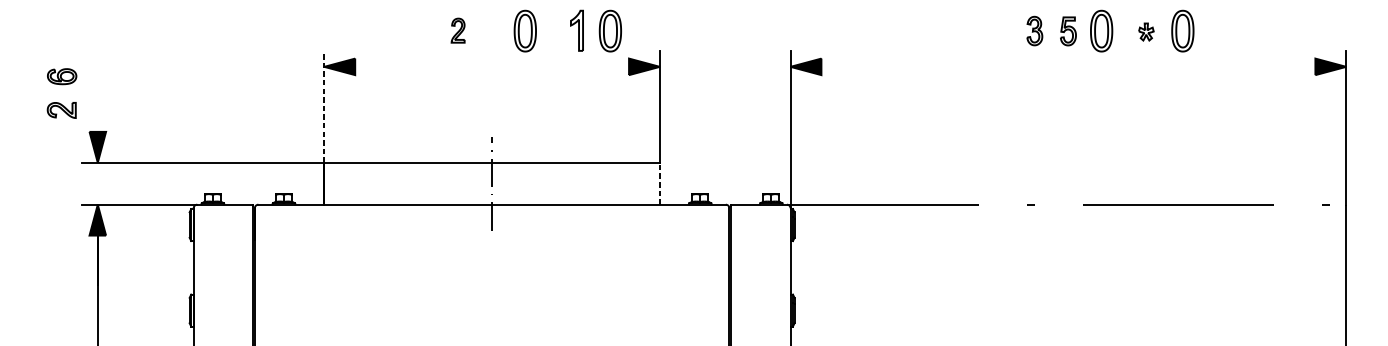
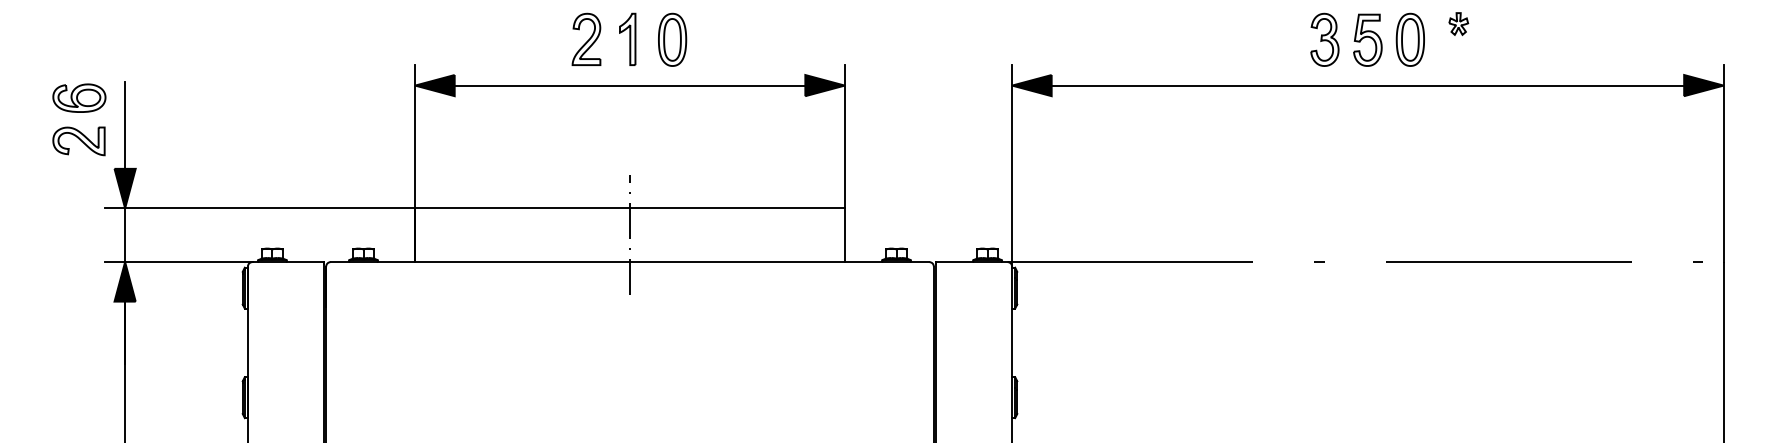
part: (458, 30) -> (586, 38), size x1.67
part: (576, 30) -> (627, 38), moved
part: (610, 30) -> (781, 39), removed
part: (1034, 30) -> (1324, 39), size x1.43
part: (1068, 30) -> (1367, 39), size x1.43
part: (1182, 30) -> (1513, 39), removed
part: (1146, 31) -> (1458, 23), moved
line: (491, 66) -> (629, 85), added
line: (1068, 66) -> (1367, 85), added
part: (62, 76) -> (79, 97), size x1.43
line: (98, 97) -> (125, 124), added
line: (324, 106) -> (415, 136), dashed -> solid
part: (61, 110) -> (78, 141), size x1.43
line: (98, 183) -> (125, 235), added
line: (659, 183) -> (844, 235), dashed -> solid

